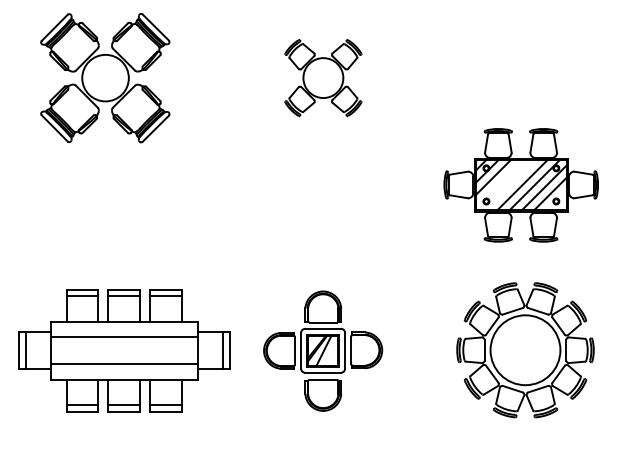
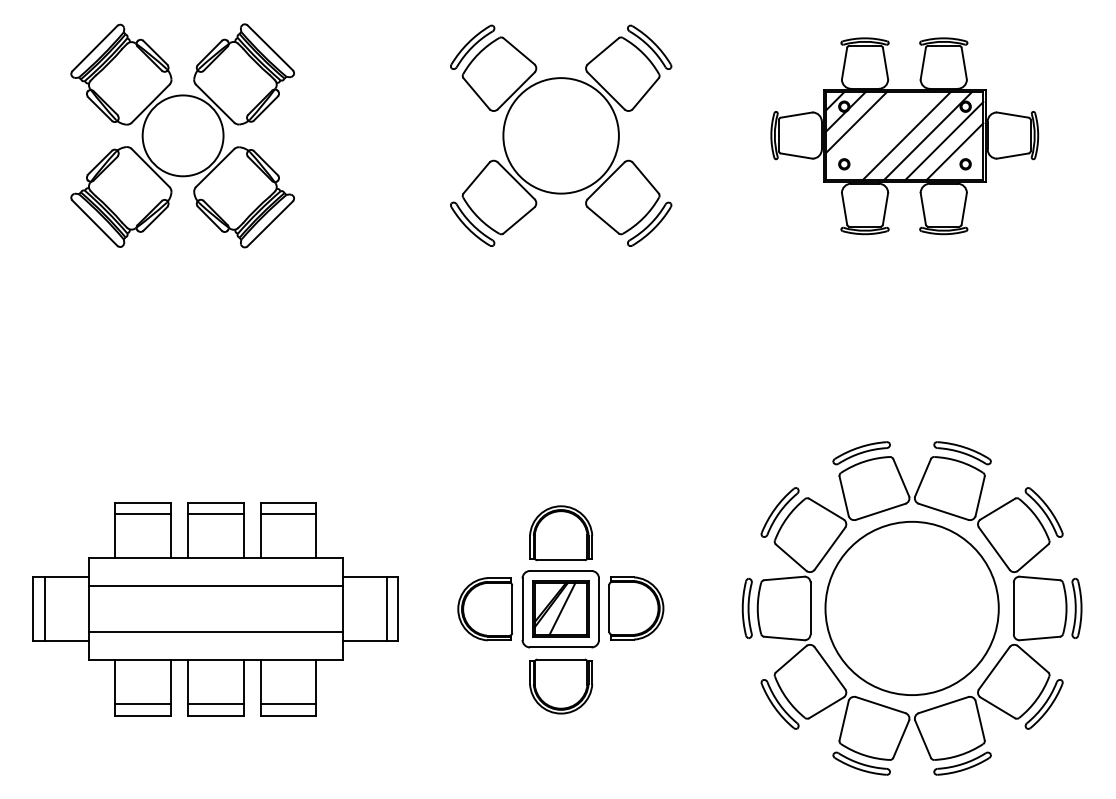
part: (323, 77) -> (561, 134), size x1.67
part: (520, 185) -> (903, 136), moved
part: (525, 349) -> (912, 606), size x1.43

